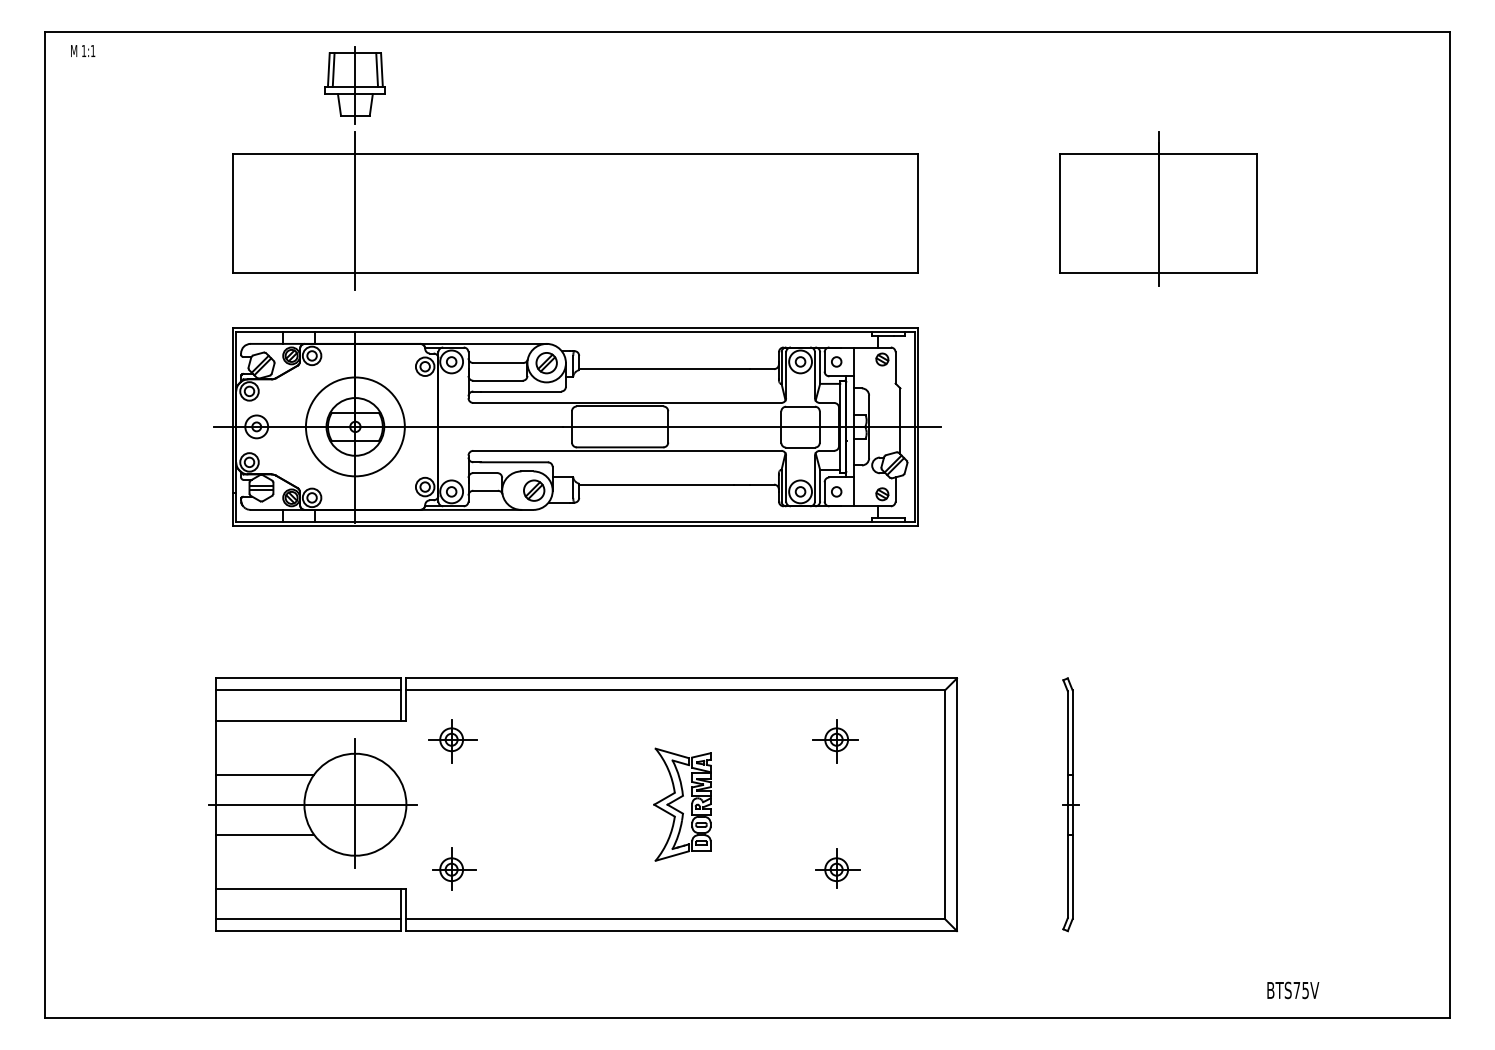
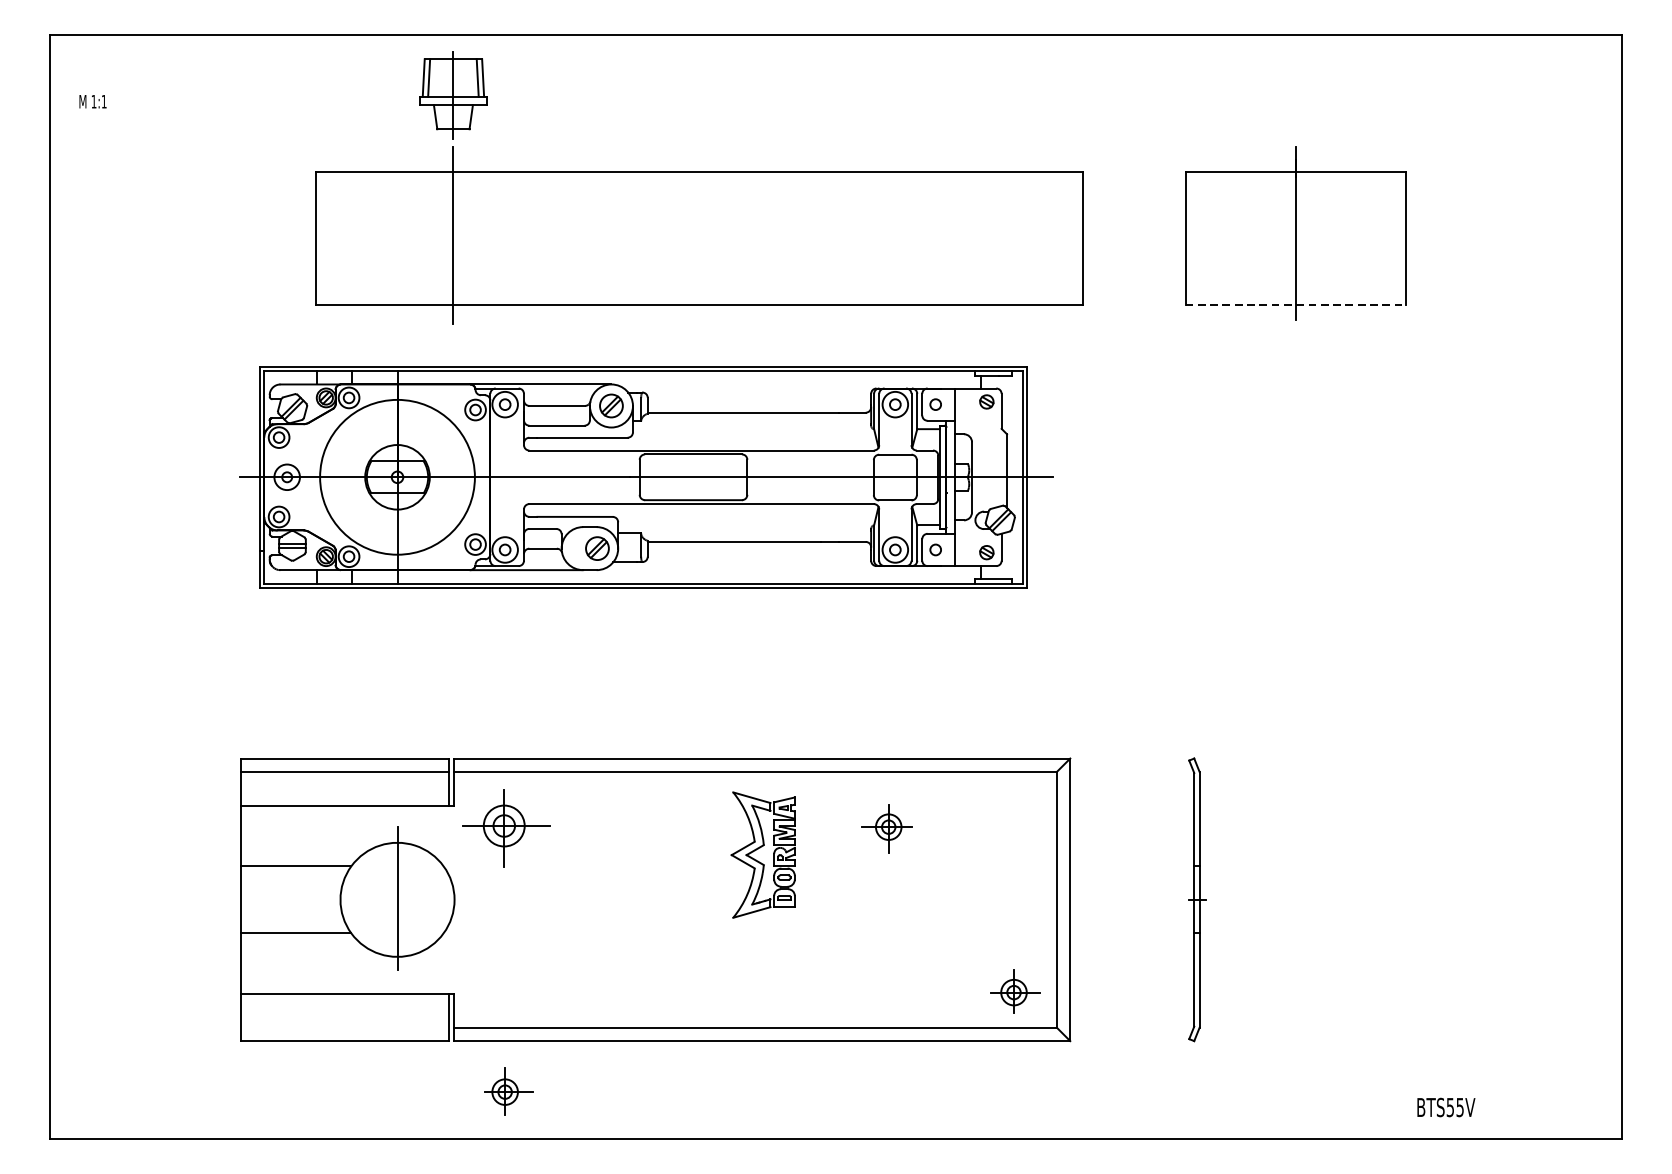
text: (83, 50) -> (93, 101), moved
part: (575, 168) -> (699, 188), moved
line: (1158, 273) -> (1295, 305), solid -> dashed
circle: (354, 426) -> (396, 476), size x1.4
part: (452, 741) -> (506, 829), size x1.6
part: (835, 741) -> (887, 829), moved
part: (680, 798) -> (761, 848), moved
line: (312, 804) -> (349, 899), removed
part: (454, 868) -> (508, 1090), moved
part: (837, 868) -> (1014, 991), moved
line: (308, 919) -> (345, 1028), removed
text: (1296, 990) -> (1449, 1107), BTS75V -> BTS55V

